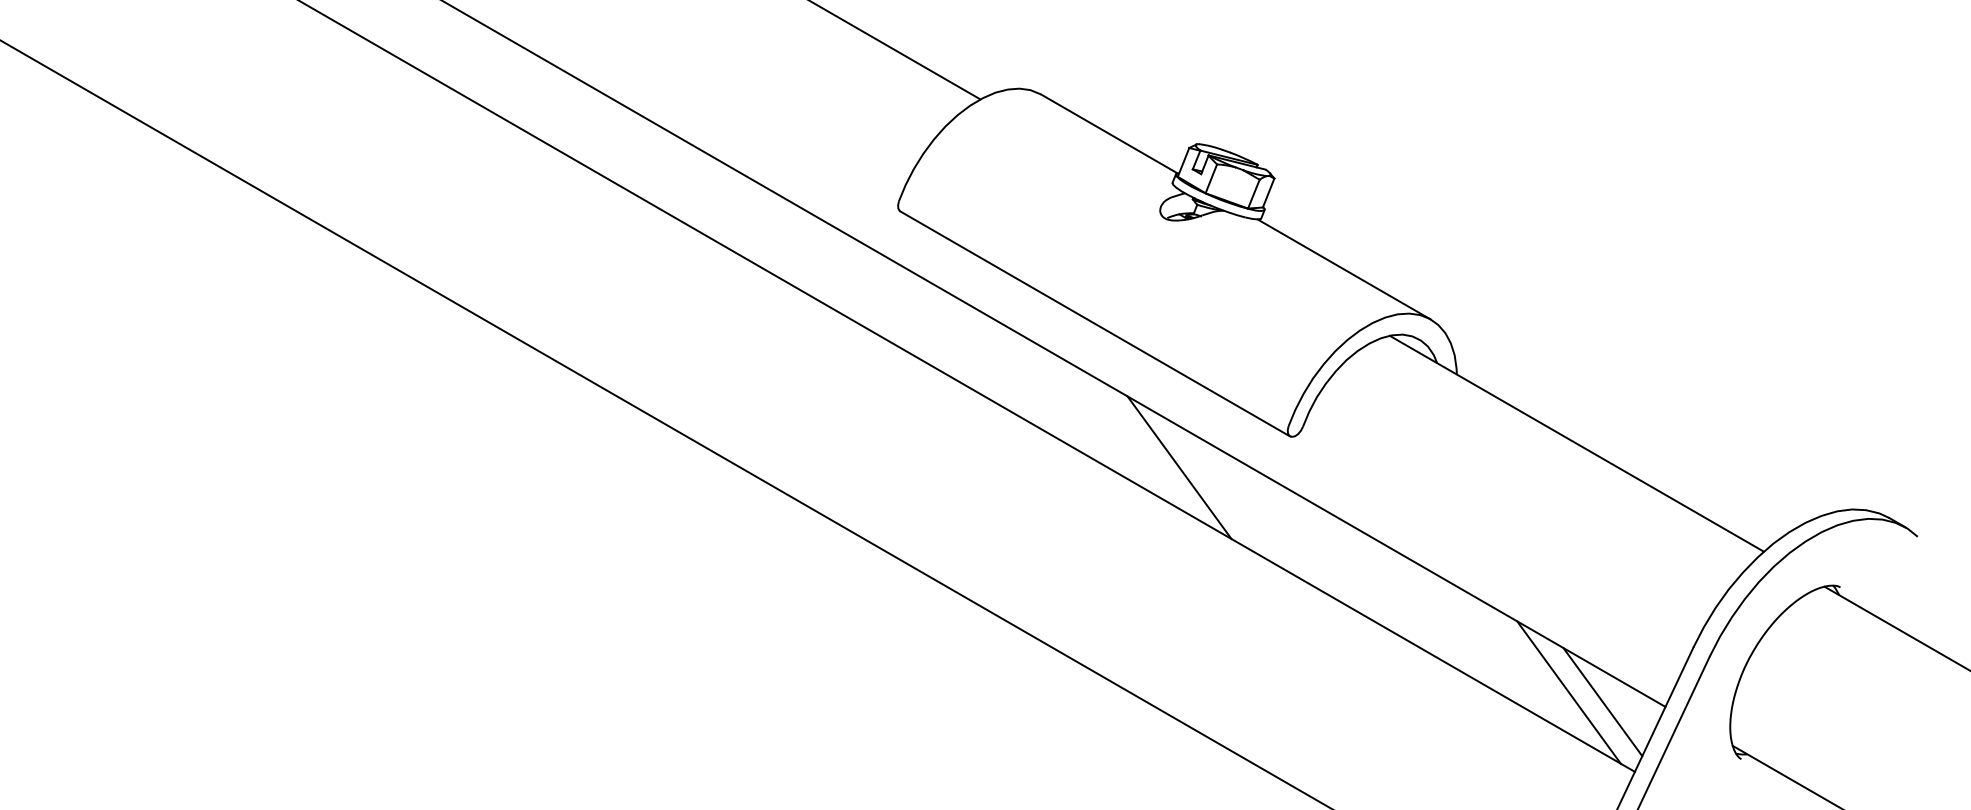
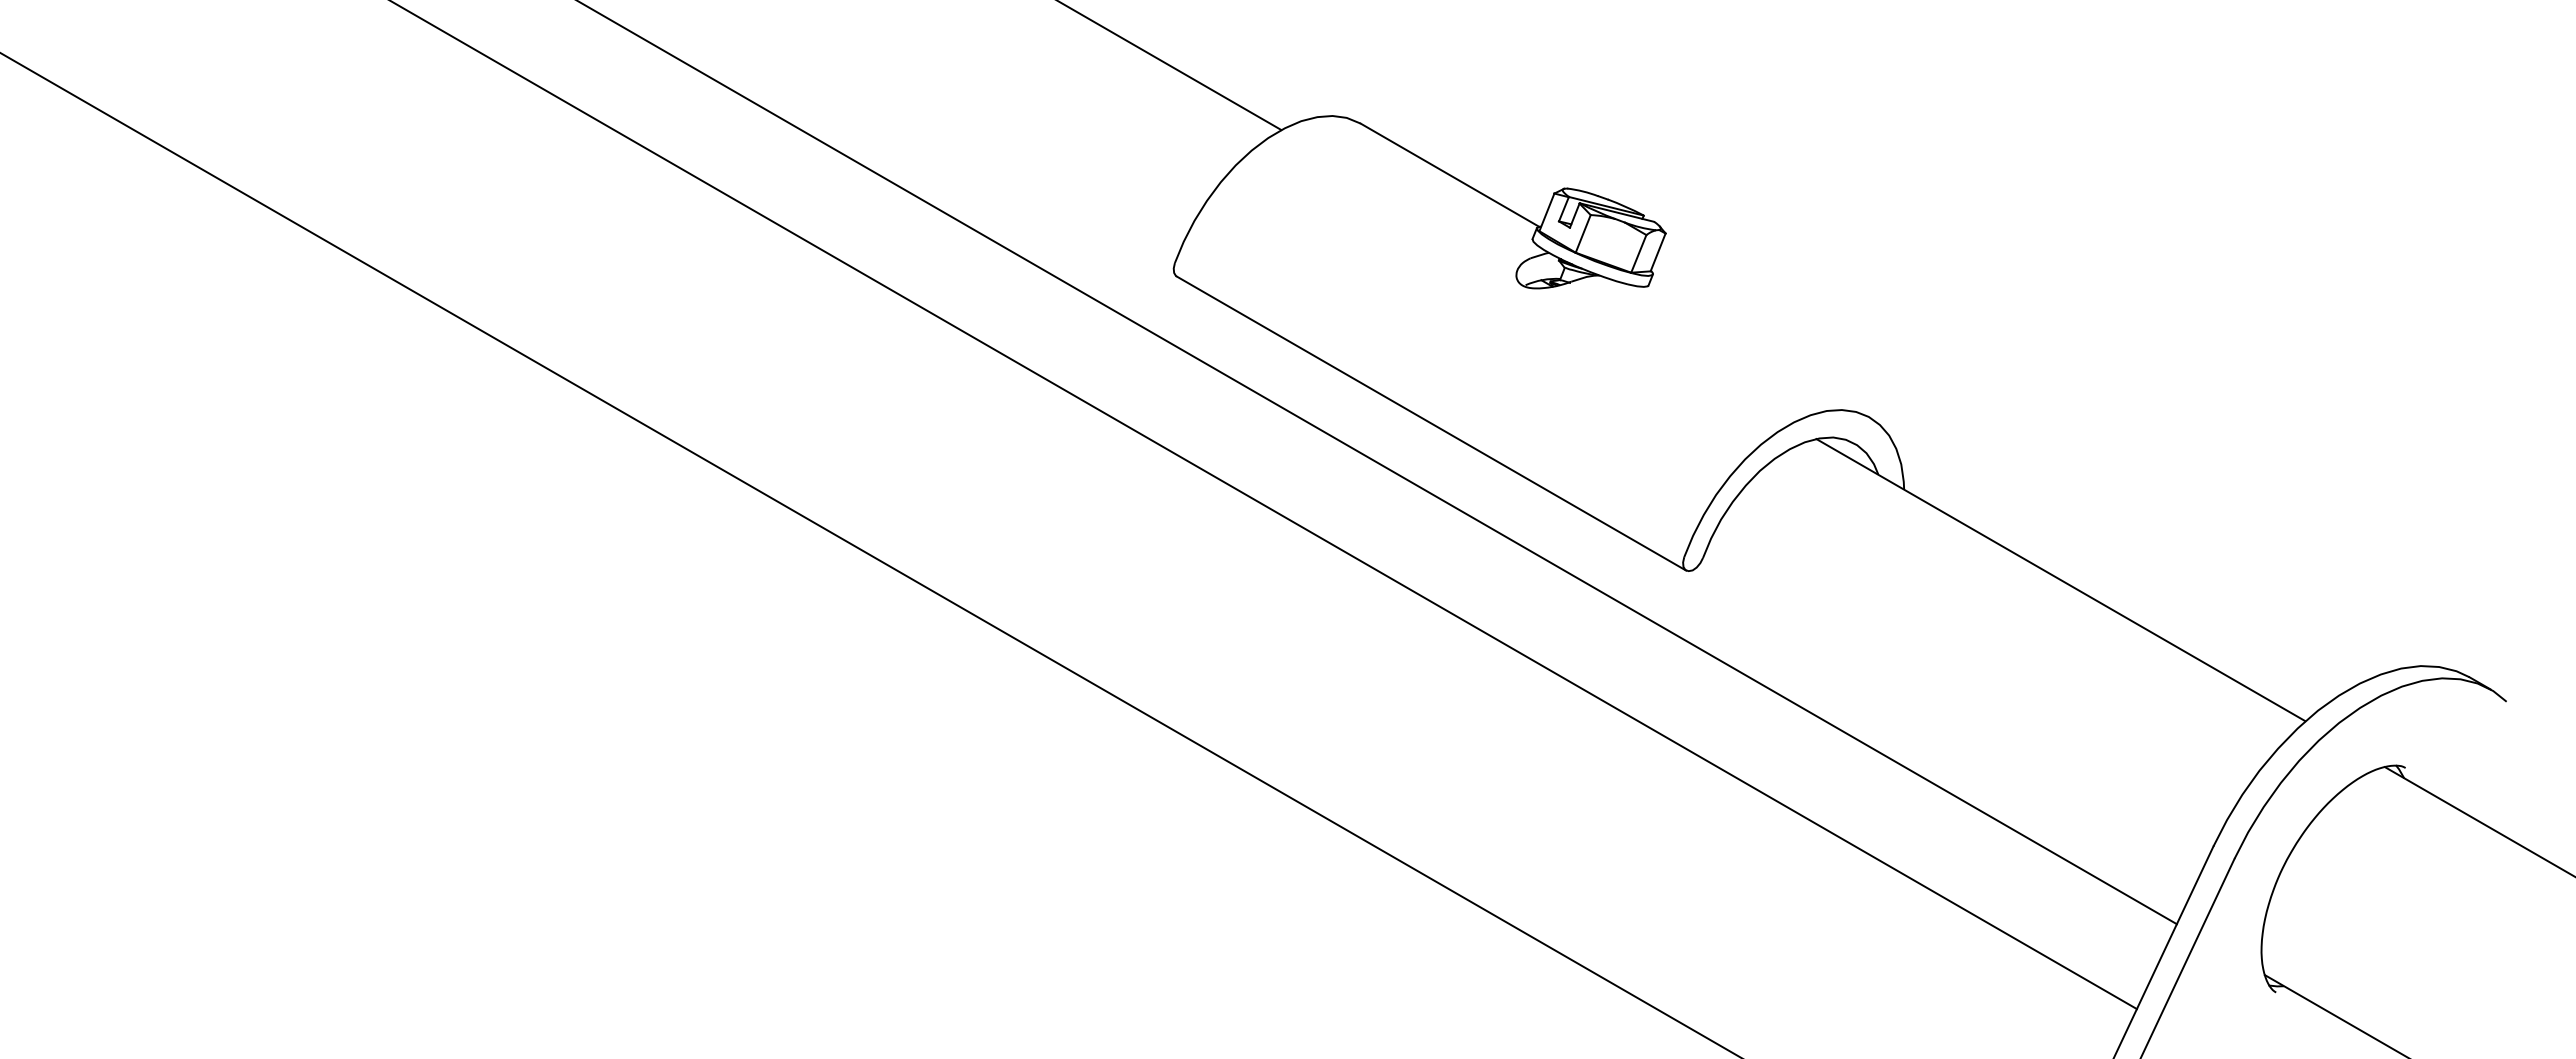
line: (1343, 268) -> (1756, 351), removed
line: (1179, 467) -> (1541, 611), removed
line: (1568, 692) -> (2050, 905), removed
line: (1602, 701) -> (2094, 917), removed

